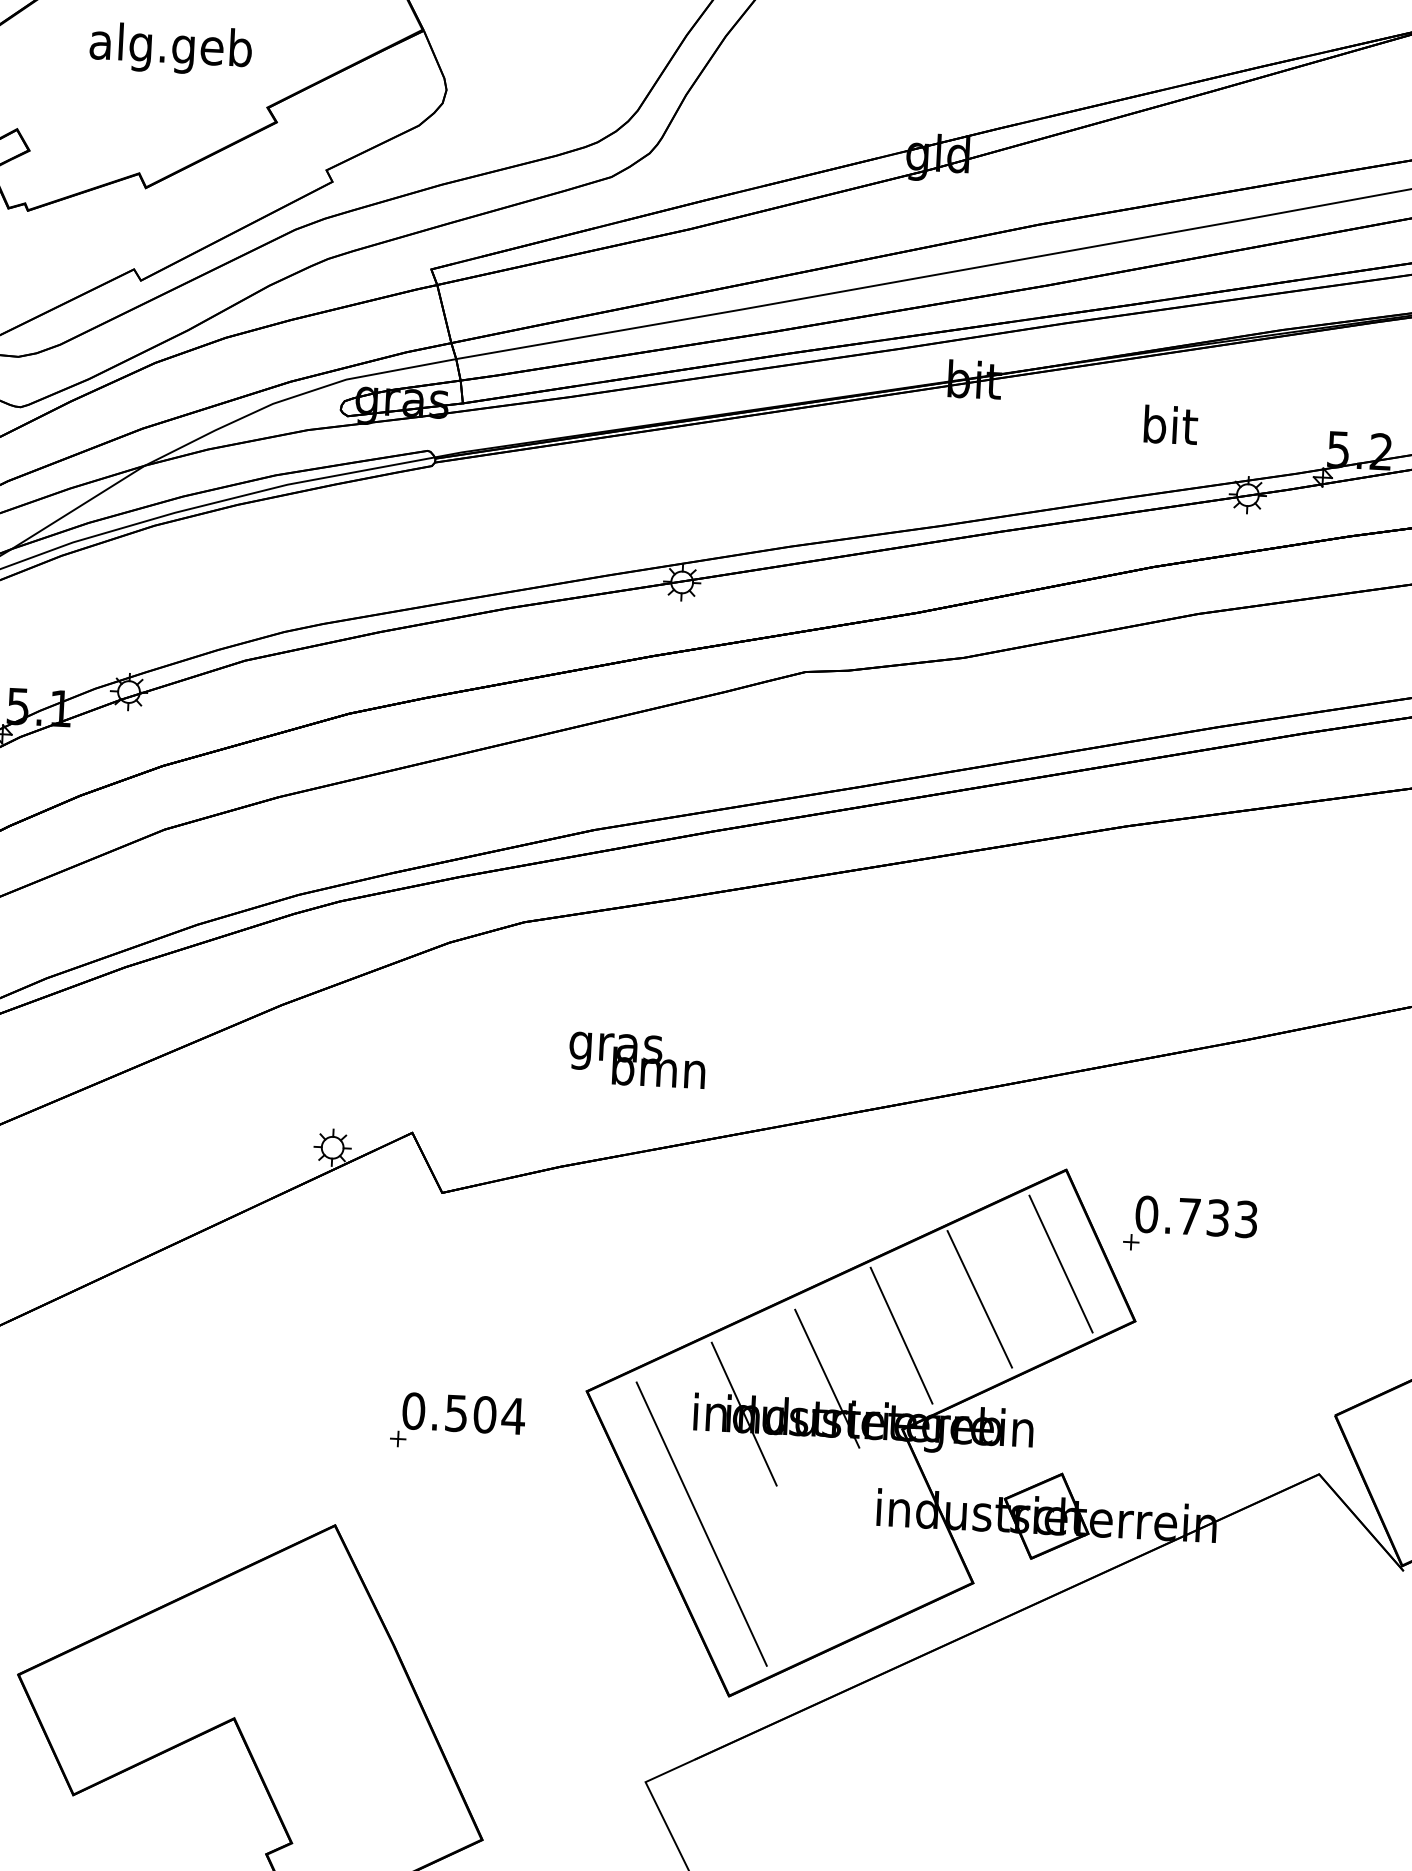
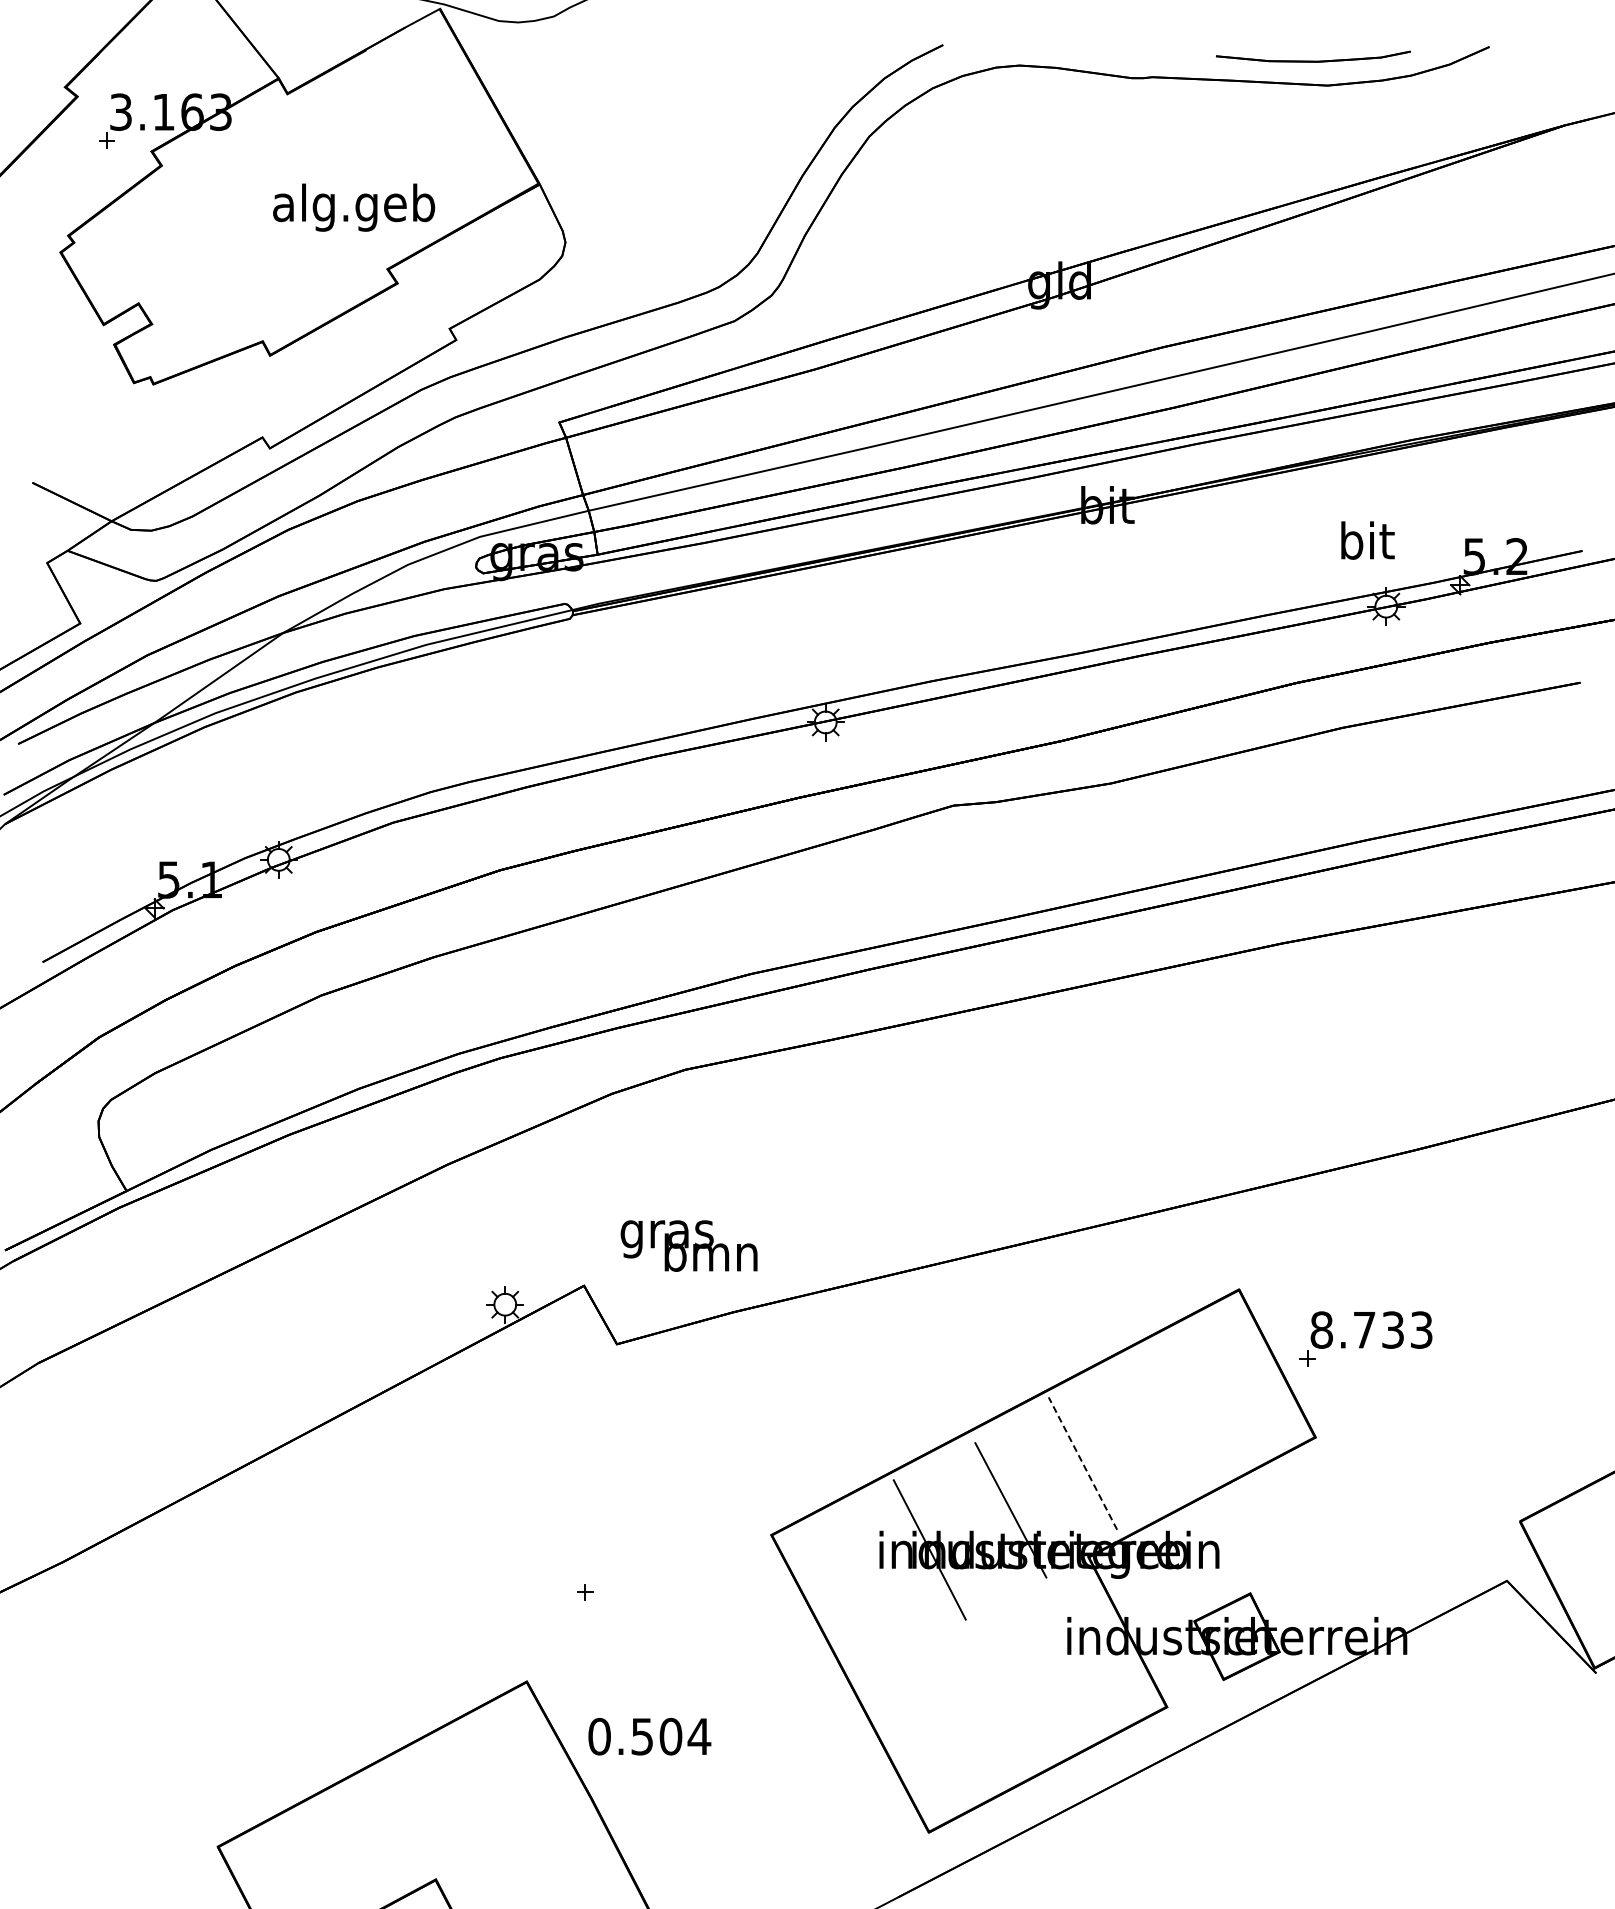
text: (171, 48) -> (354, 207), moved
text: (1170, 425) -> (1367, 540), moved
text: (636, 1059) -> (688, 1245), moved
text: (1146, 1213) -> (1321, 1329), 0.733 -> 8.733
line: (1060, 1263) -> (1238, 1383), removed
line: (979, 1298) -> (1158, 1422), removed
line: (901, 1335) -> (1082, 1463), solid -> dashed
text: (463, 1413) -> (649, 1736), moved
line: (701, 1523) -> (892, 1661), removed

